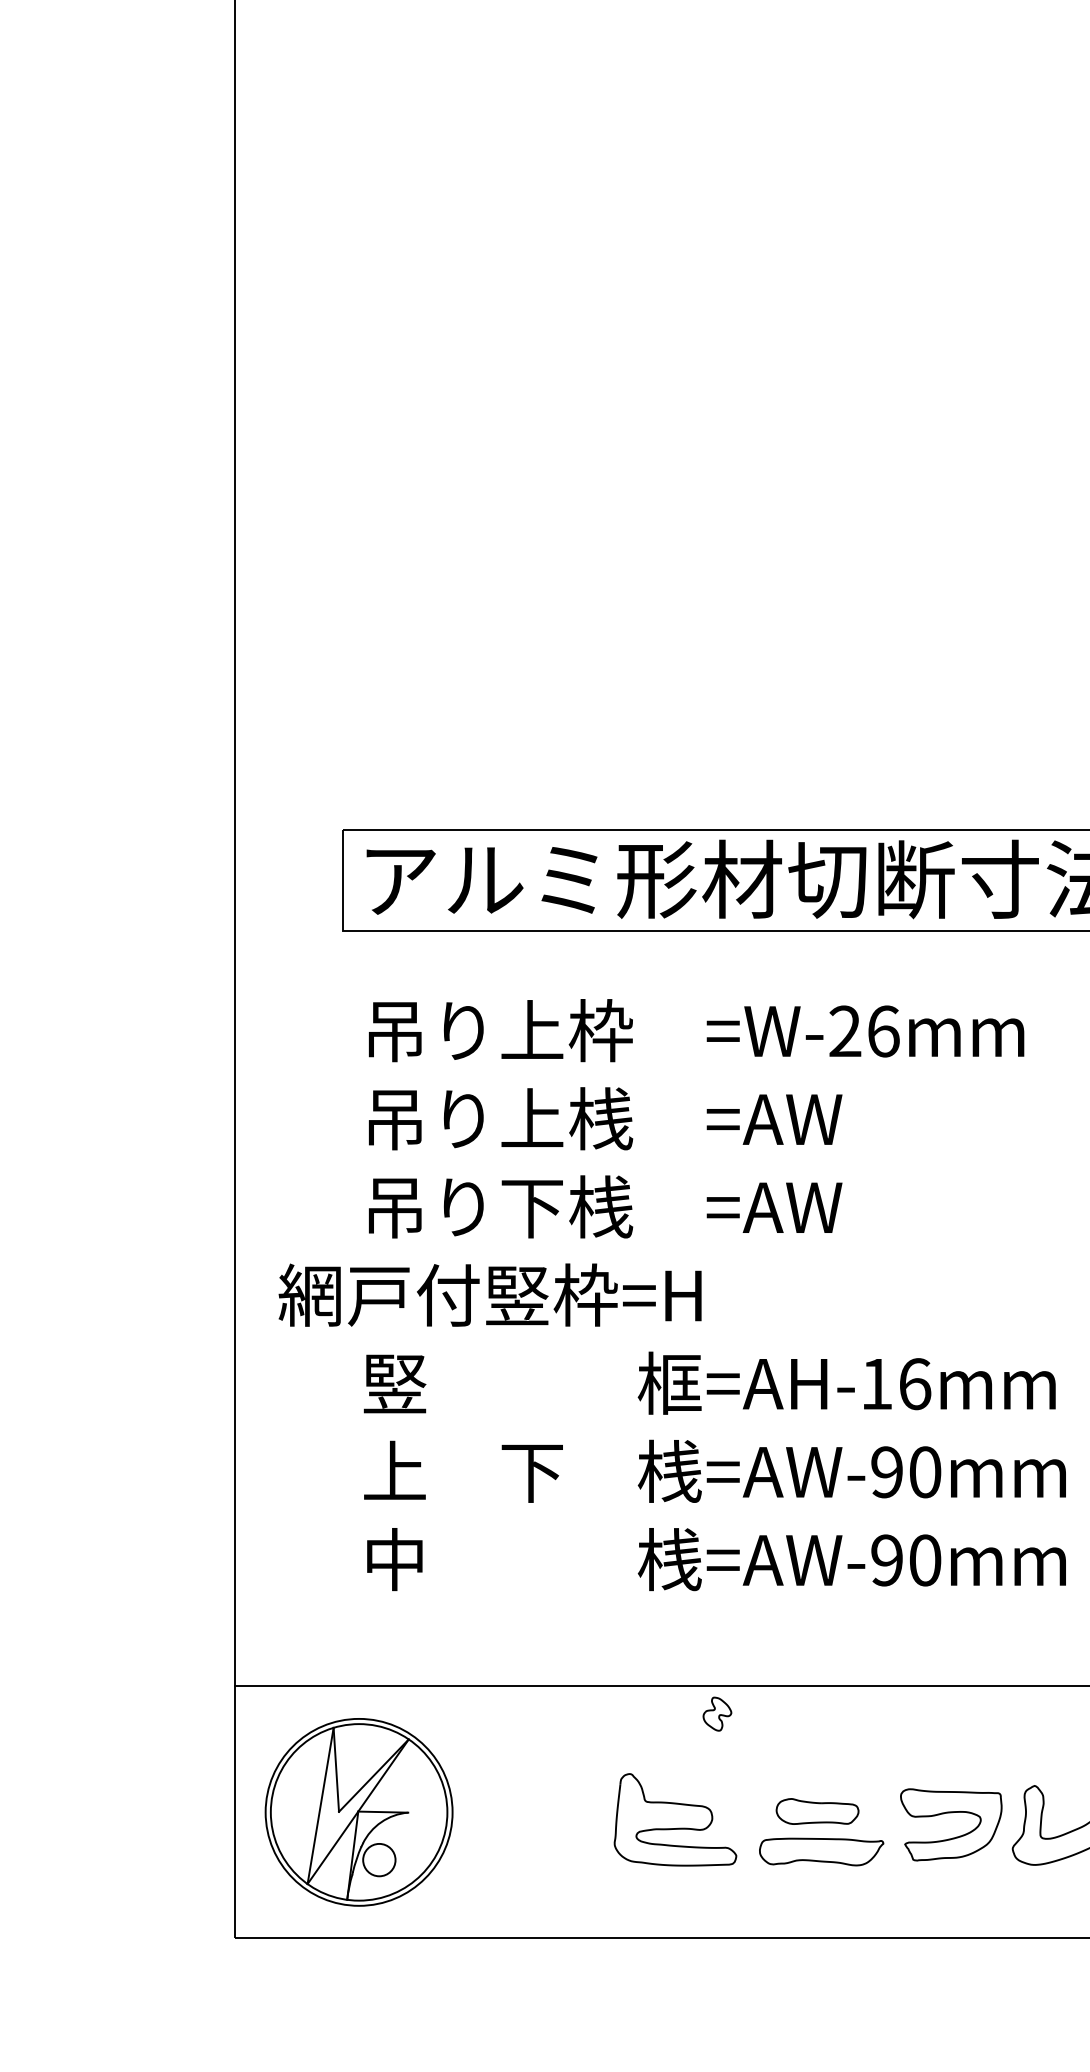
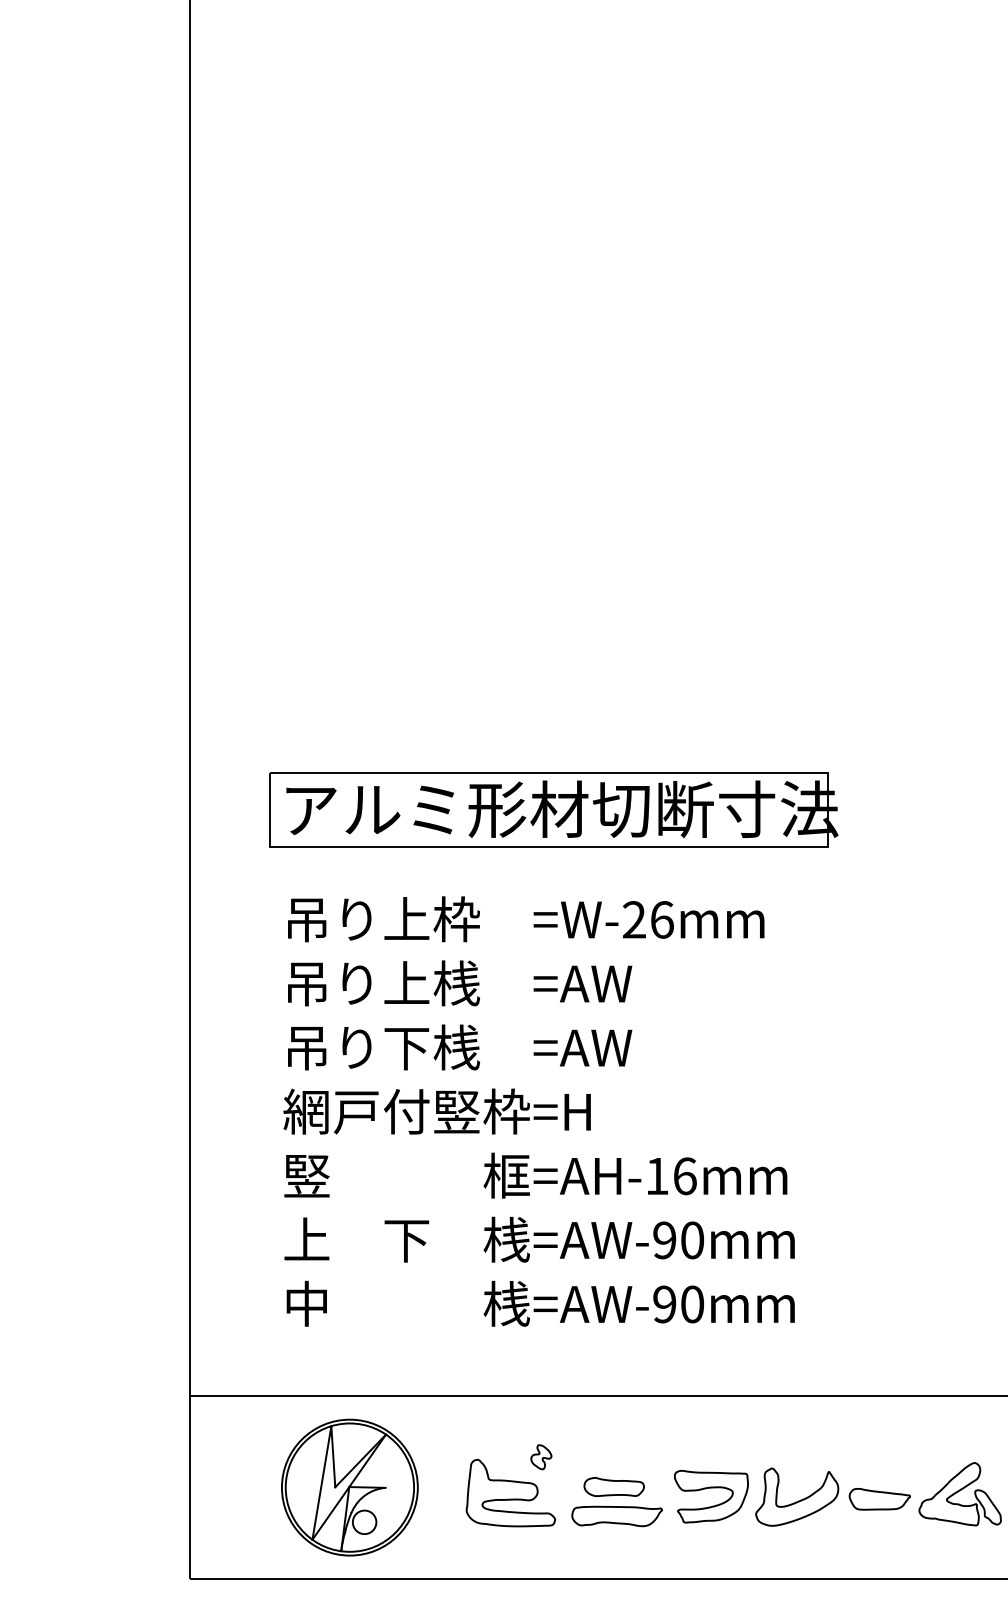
text: (489, 1294) -> (436, 1111), moved
curve: (718, 1714) -> (542, 1457), moved
part: (358, 1812) -> (349, 1487), moved

